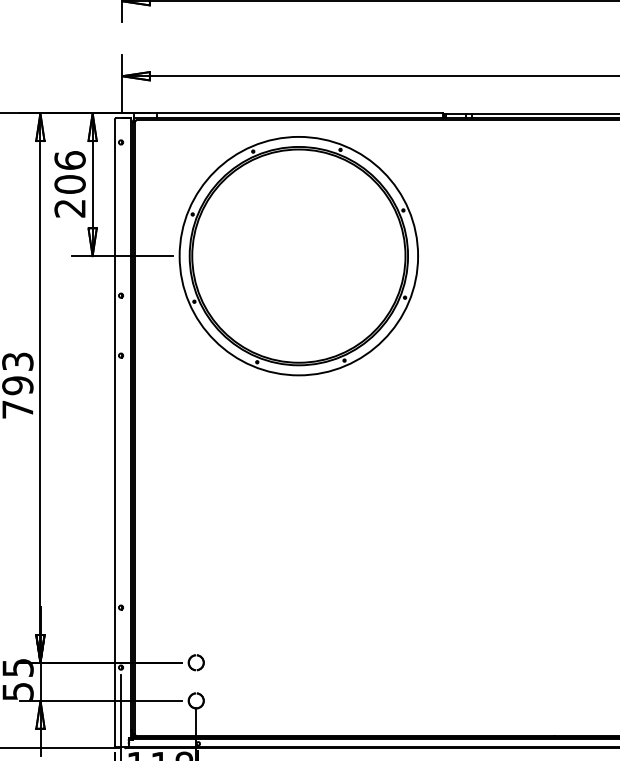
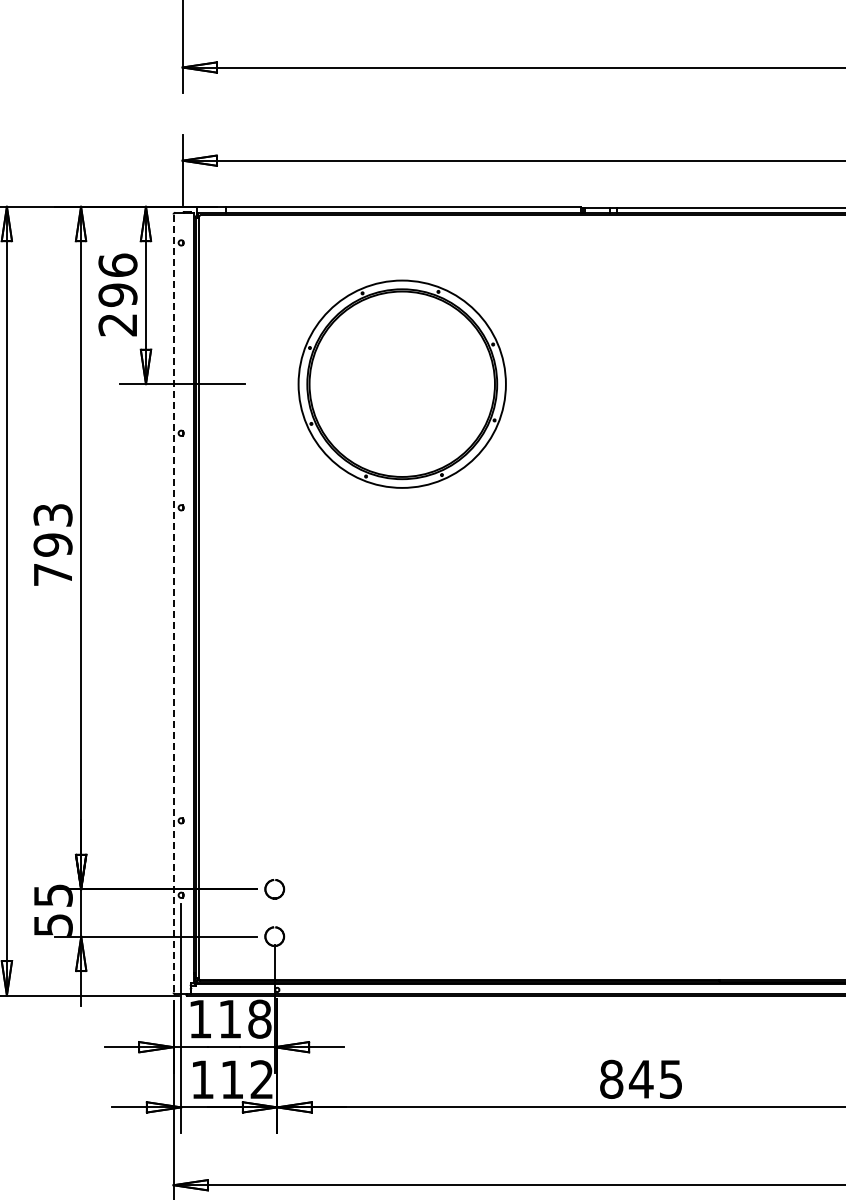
text: (69, 183) -> (117, 294), 206 -> 296
part: (299, 256) -> (402, 384), size x0.7
line: (114, 433) -> (173, 604), solid -> dashed

